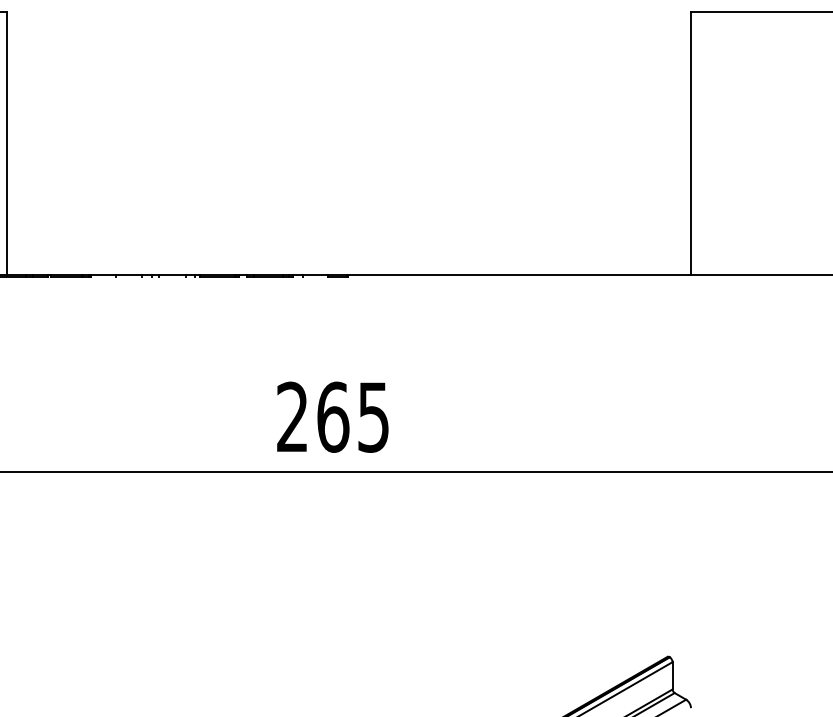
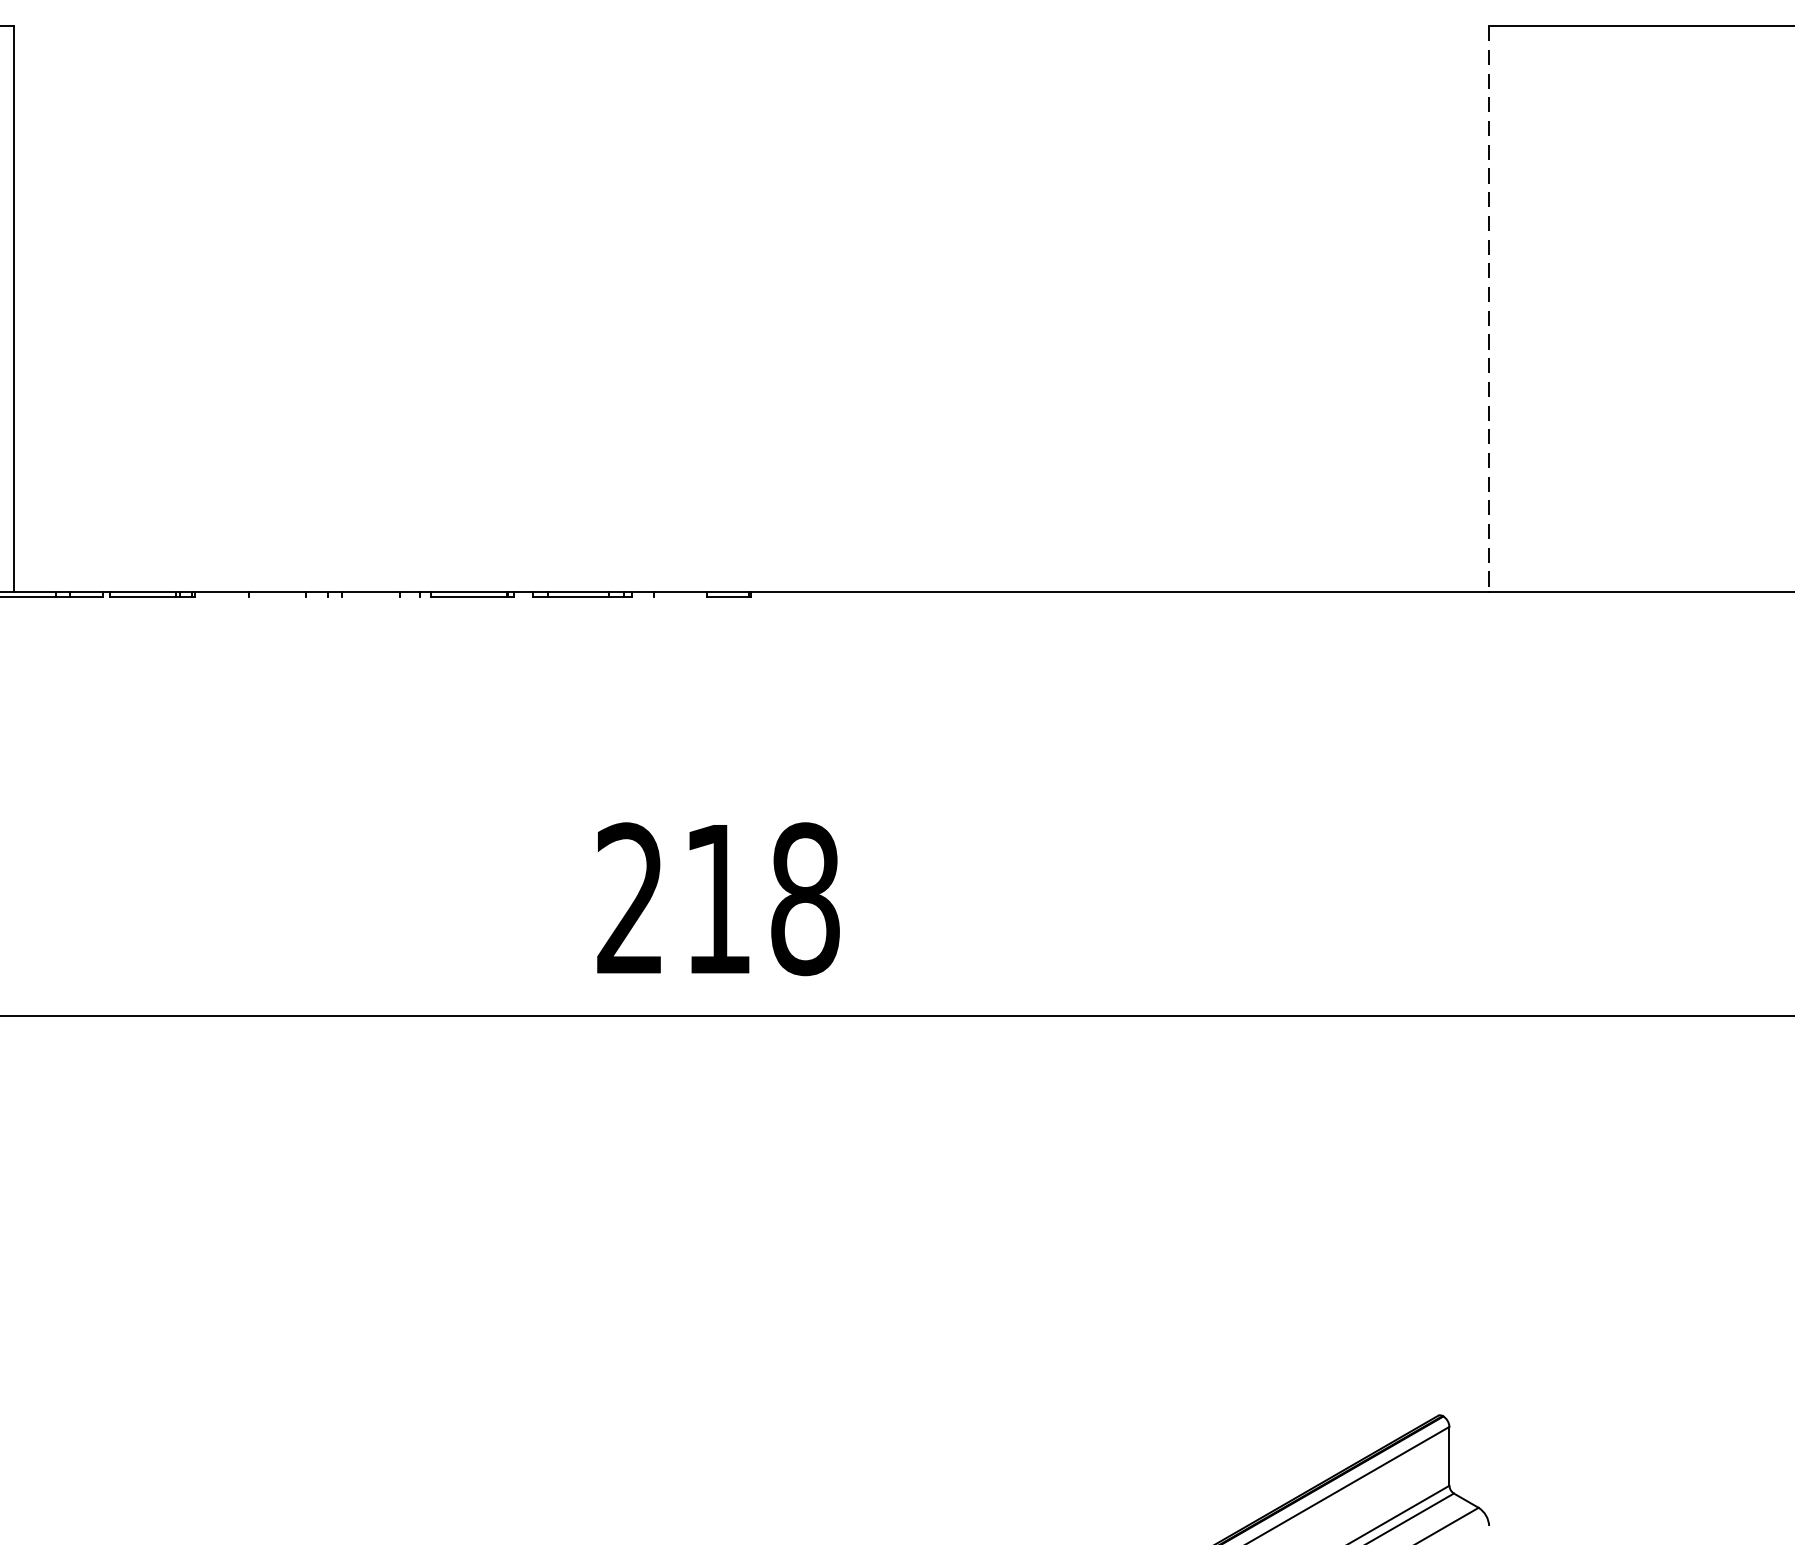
line: (691, 144) -> (1490, 311), solid -> dashed
text: (353, 416) -> (761, 897), 265 -> 218

